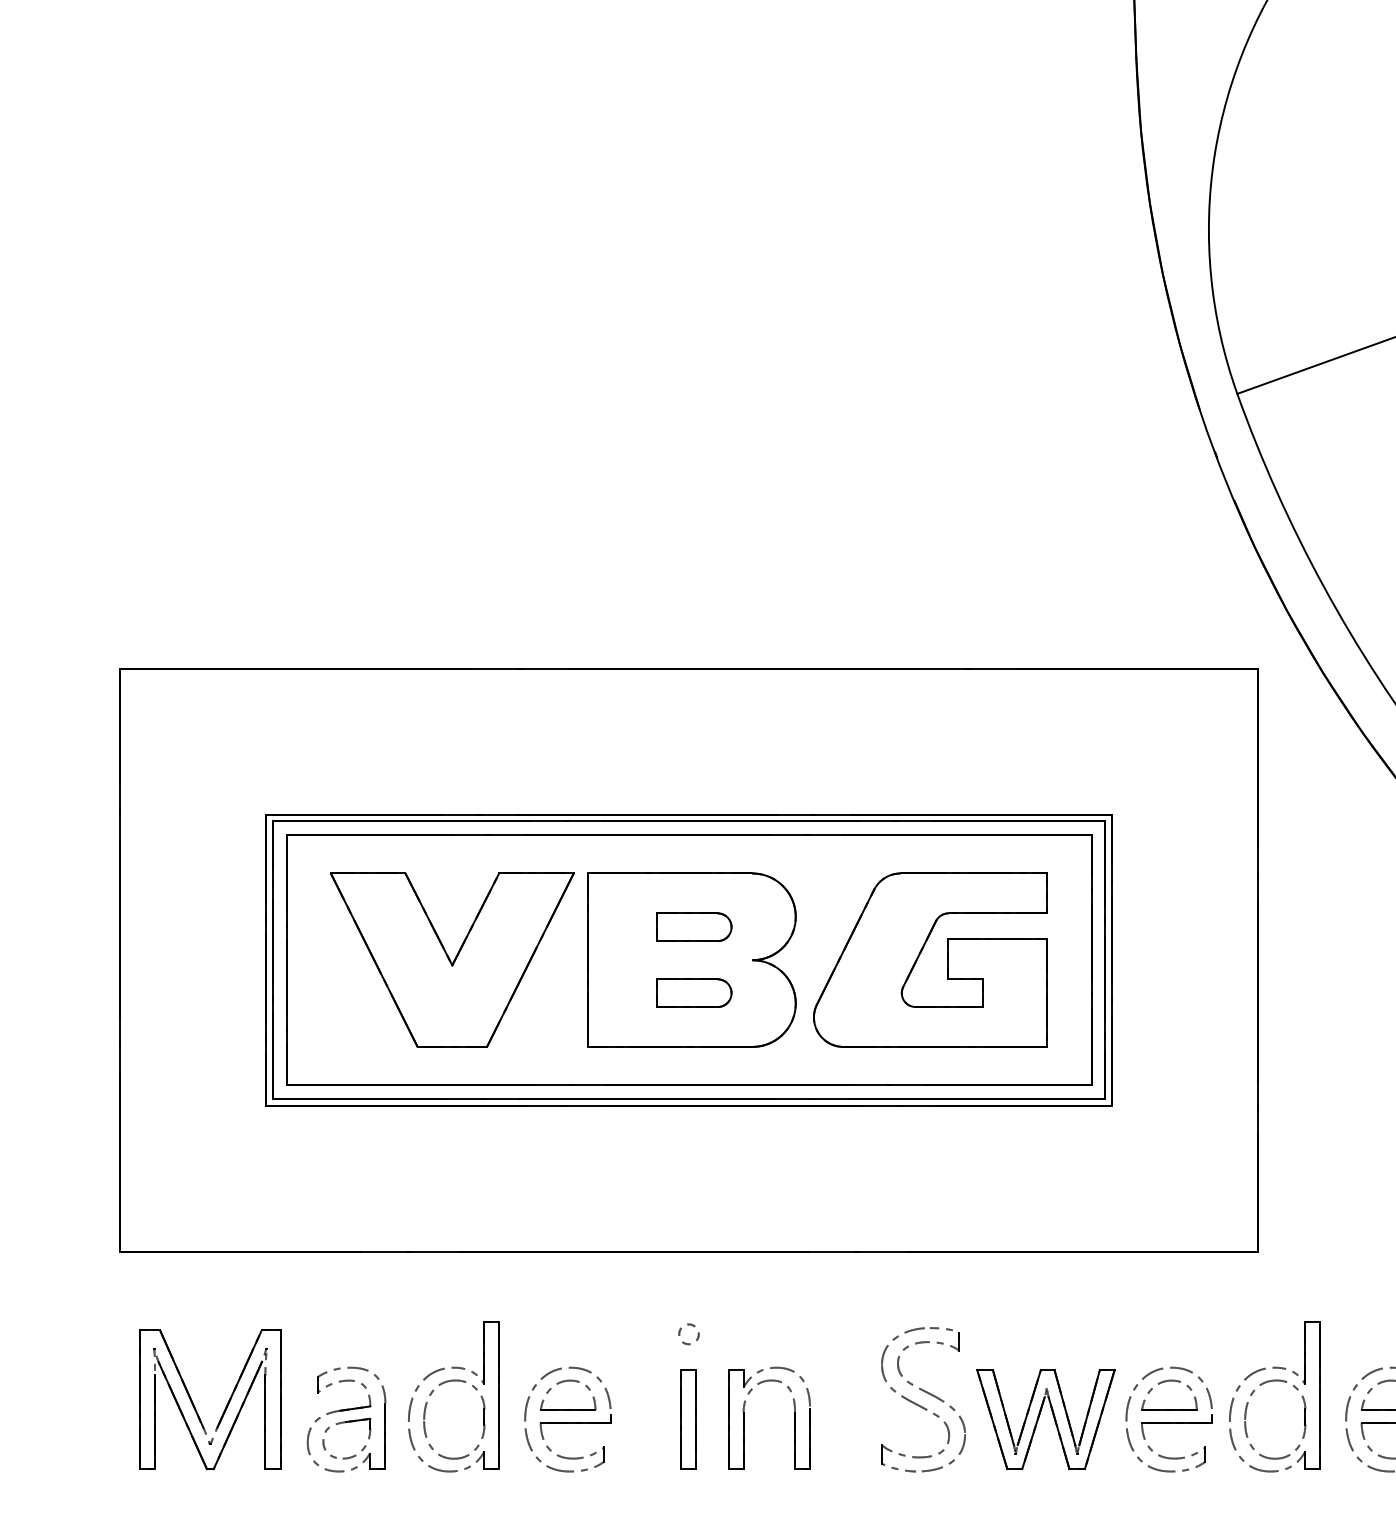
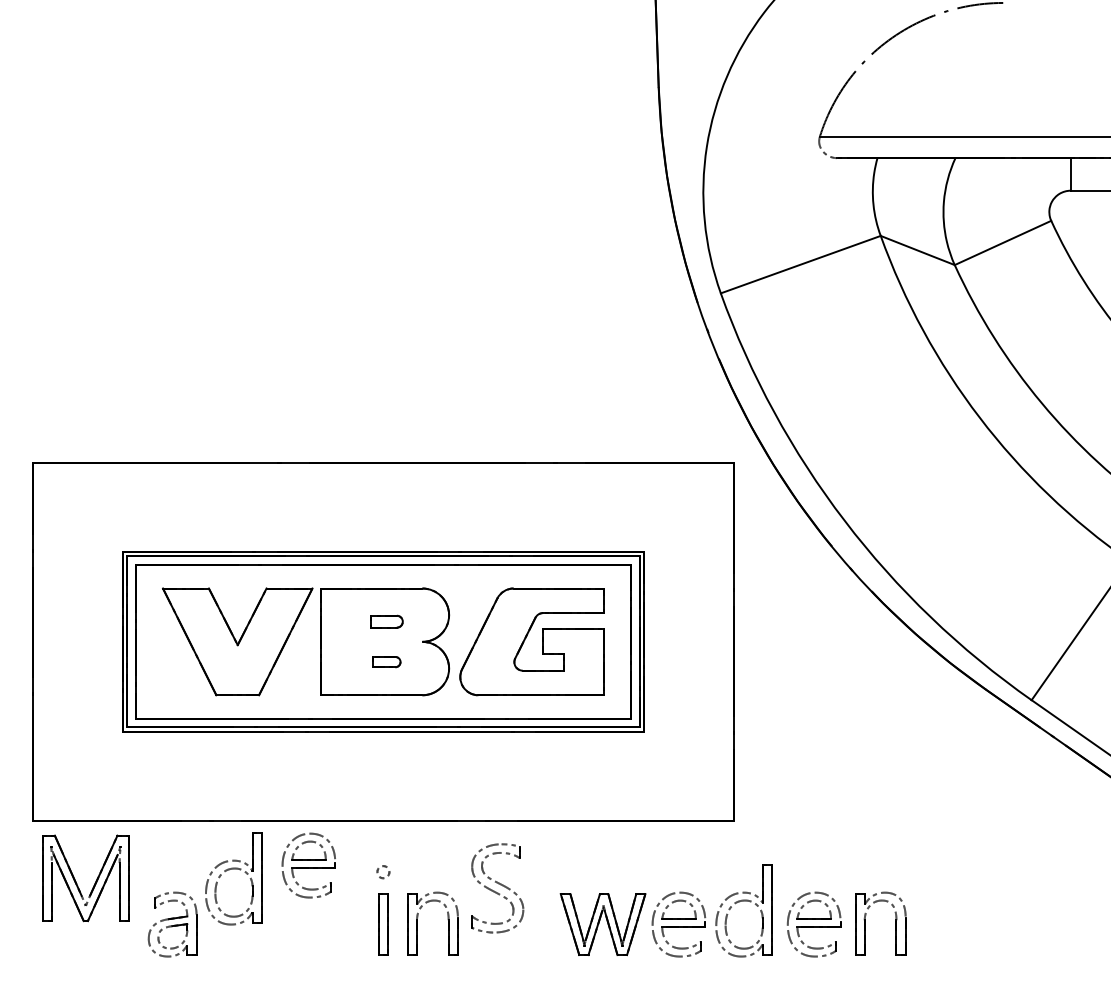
part: (694, 927) -> (386, 621), size x0.7
part: (694, 992) -> (386, 661), size x0.6
part: (447, 1383) -> (229, 870), moved
part: (923, 1399) -> (497, 888), moved
part: (196, 1408) -> (77, 883), moved
part: (567, 1419) -> (308, 865), moved

